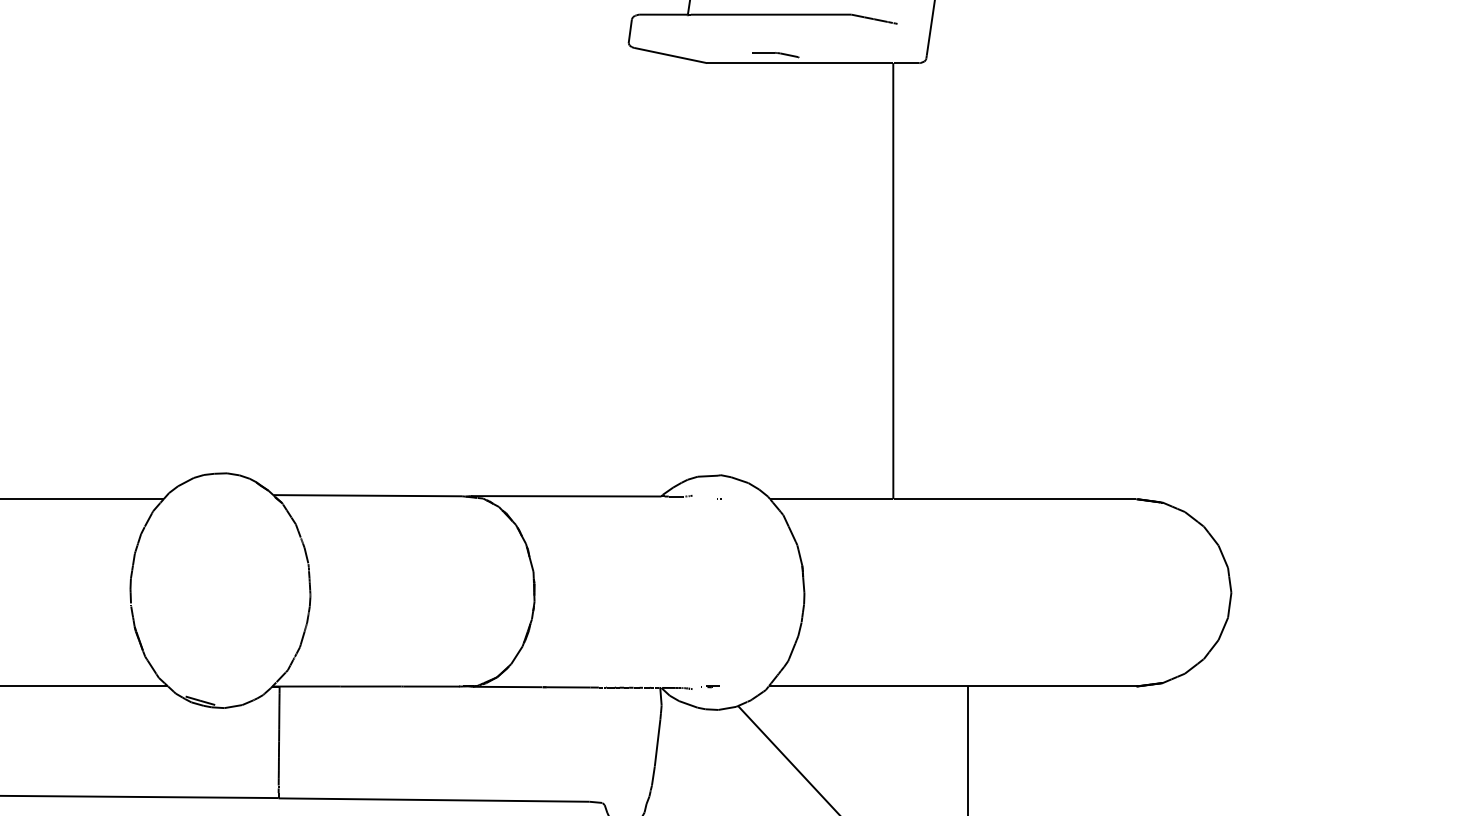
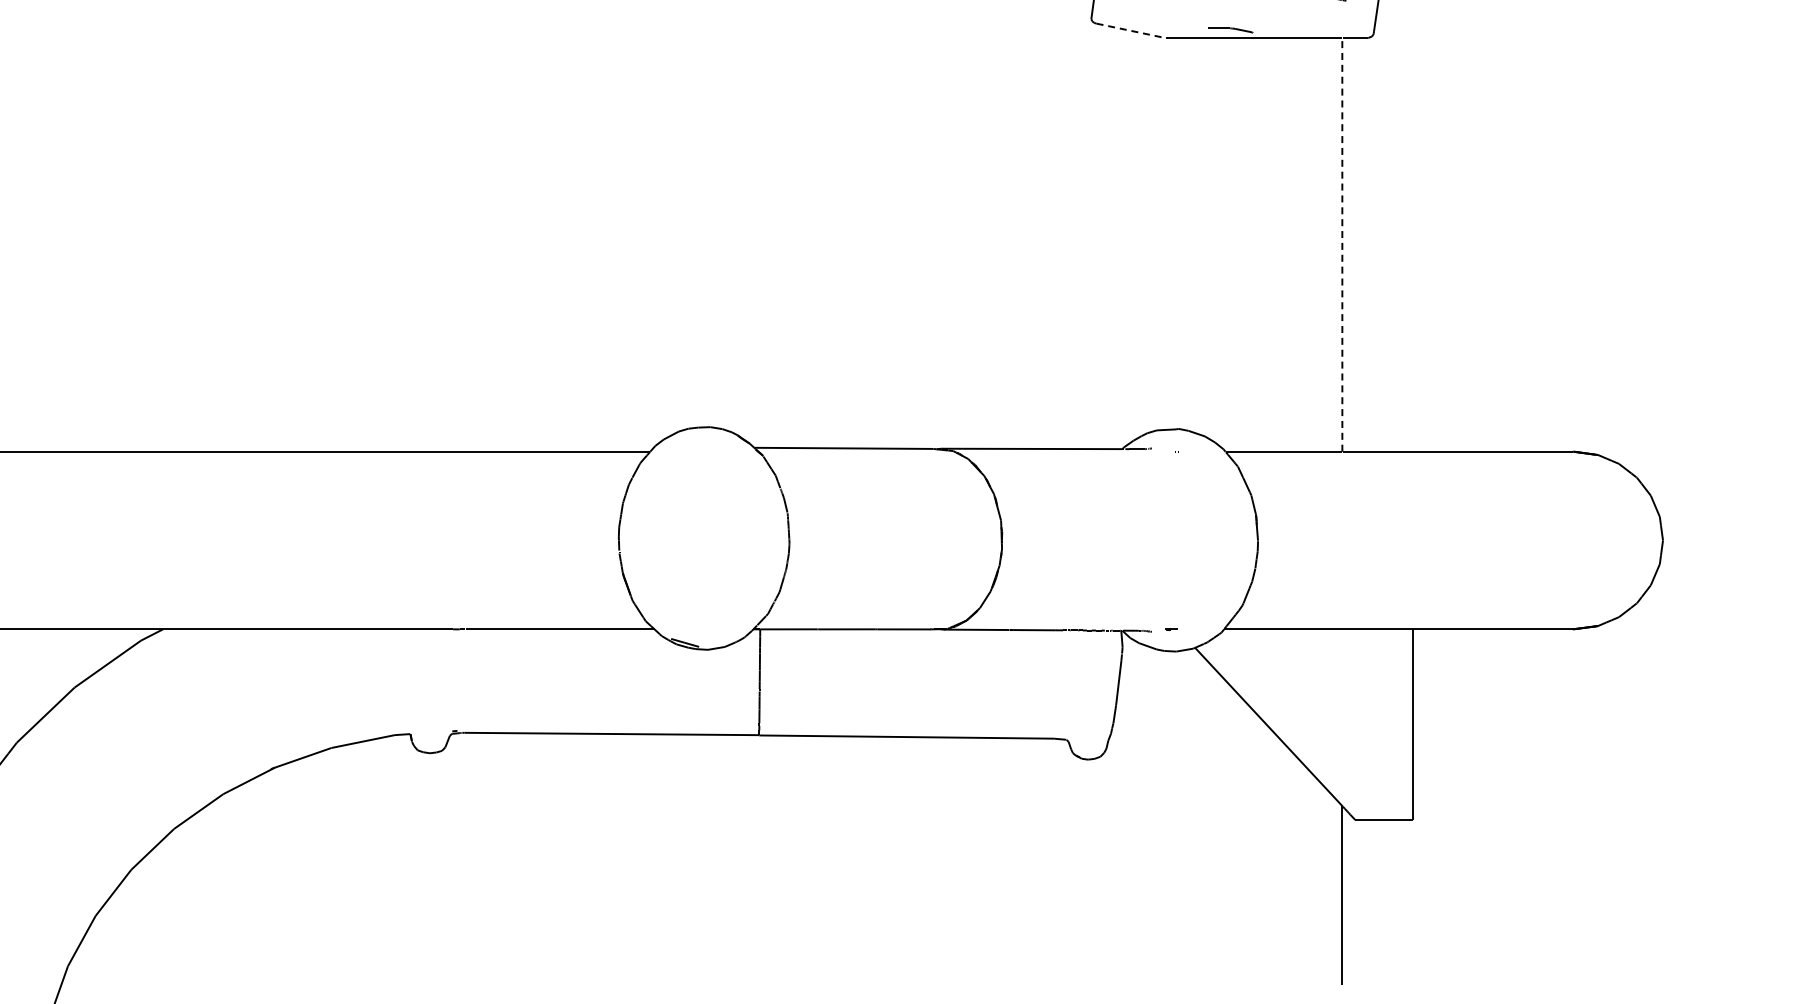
line: (671, 55) -> (1131, 30), solid -> dashed
line: (893, 280) -> (1342, 244), solid -> dashed

